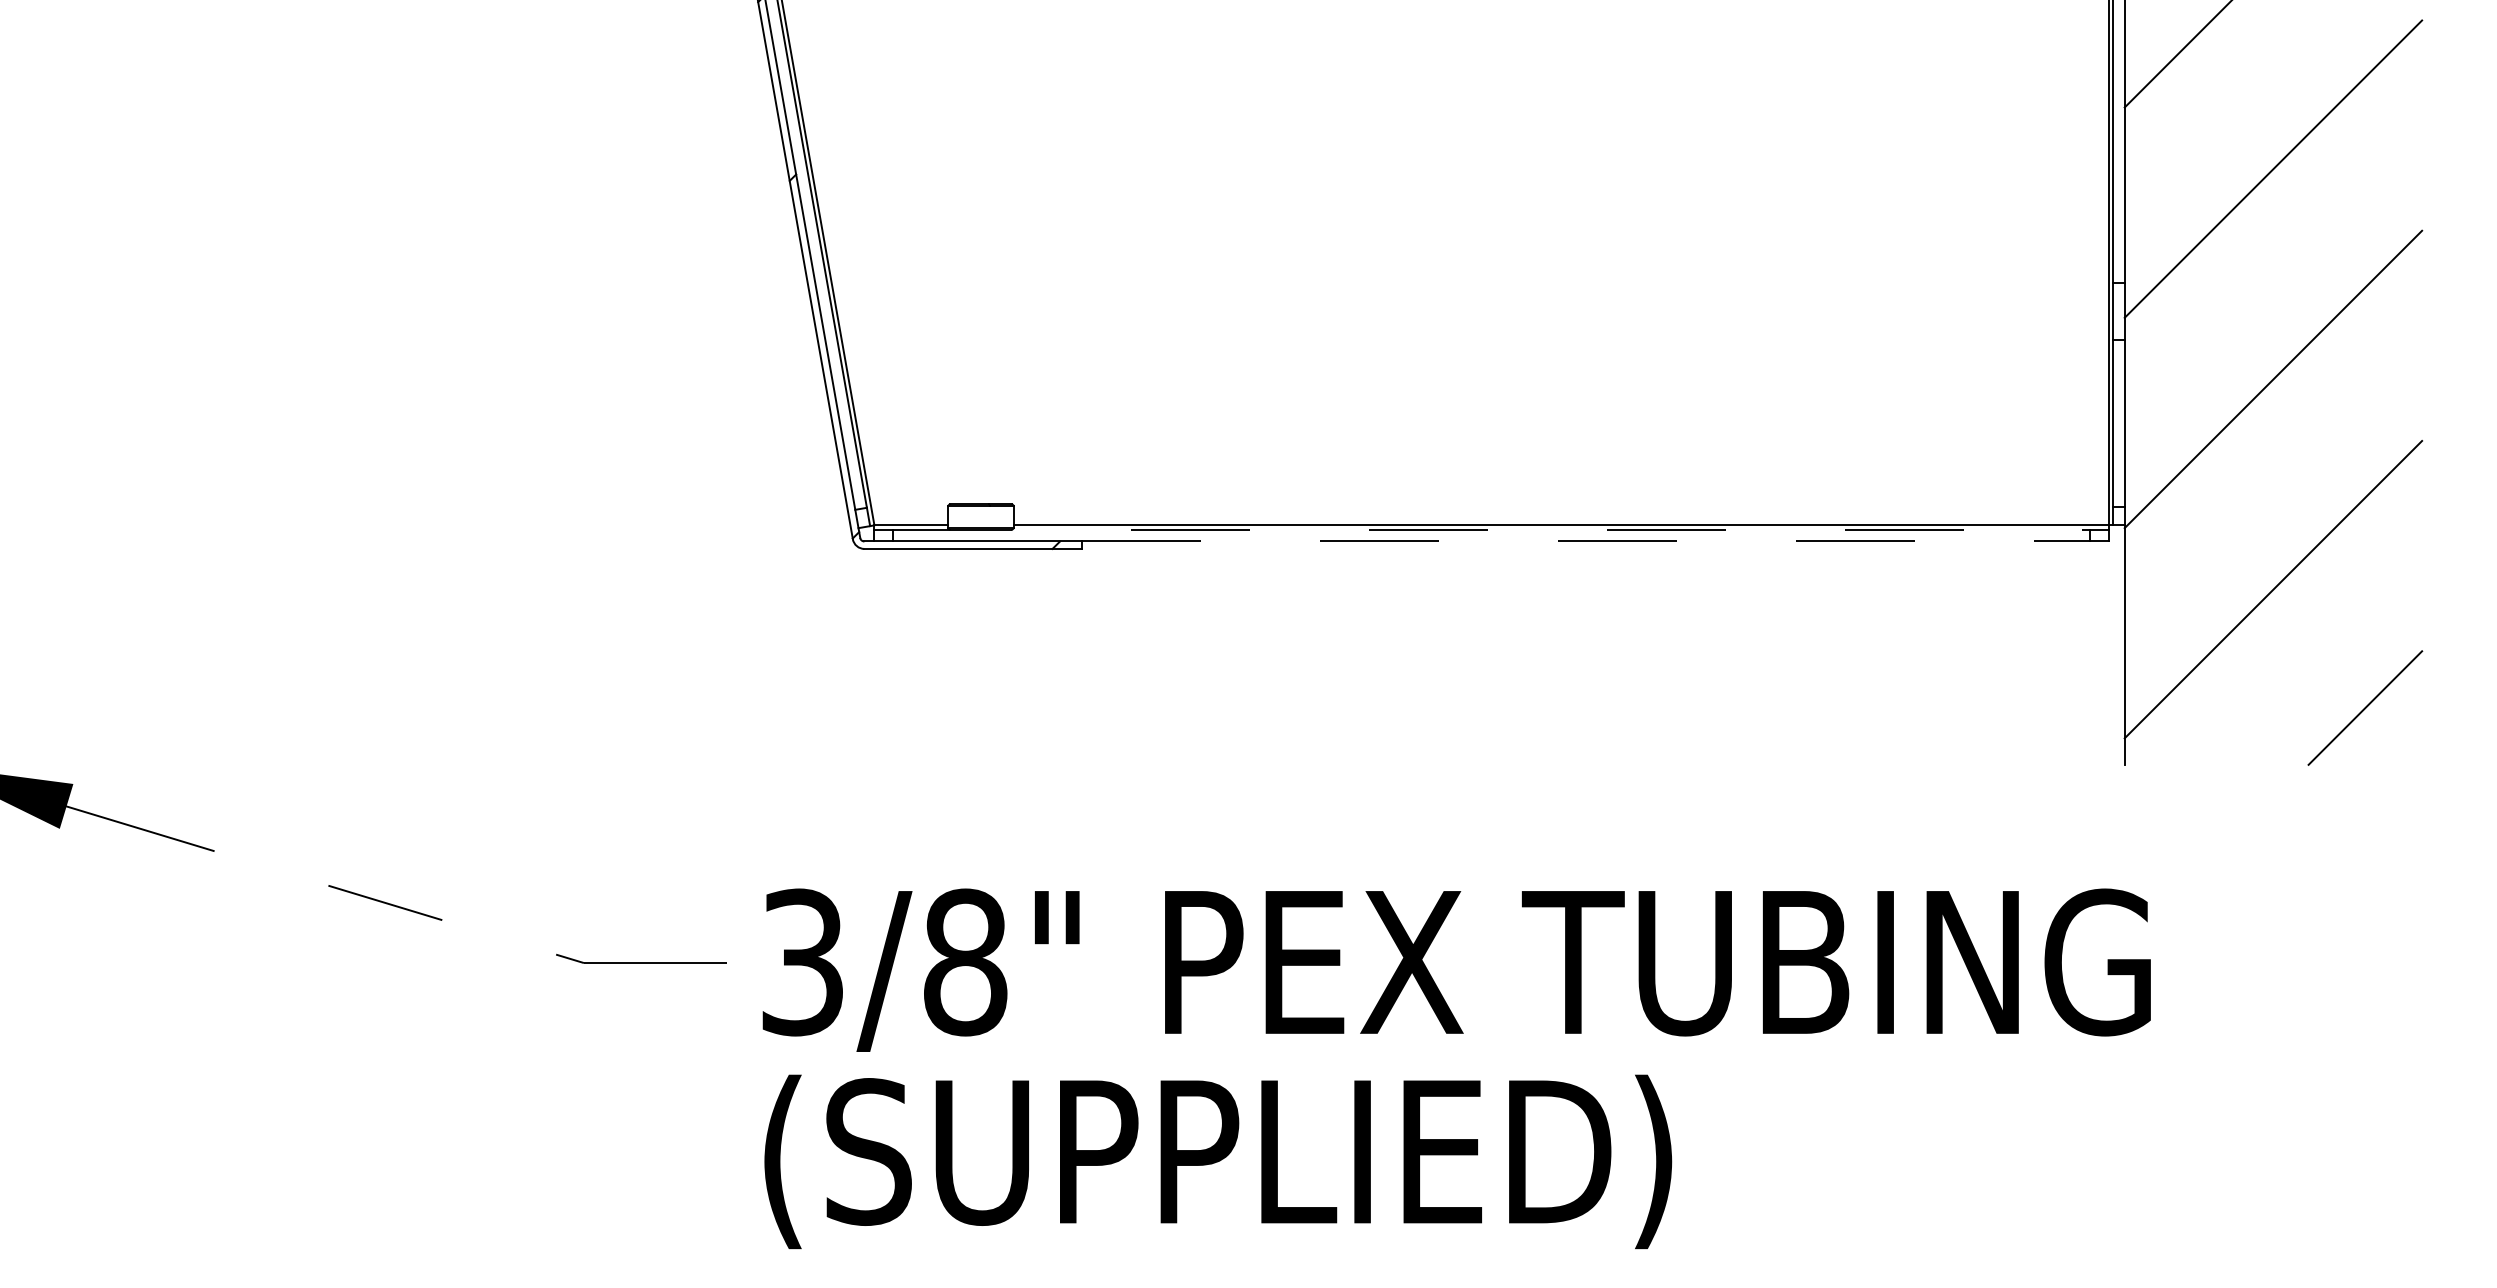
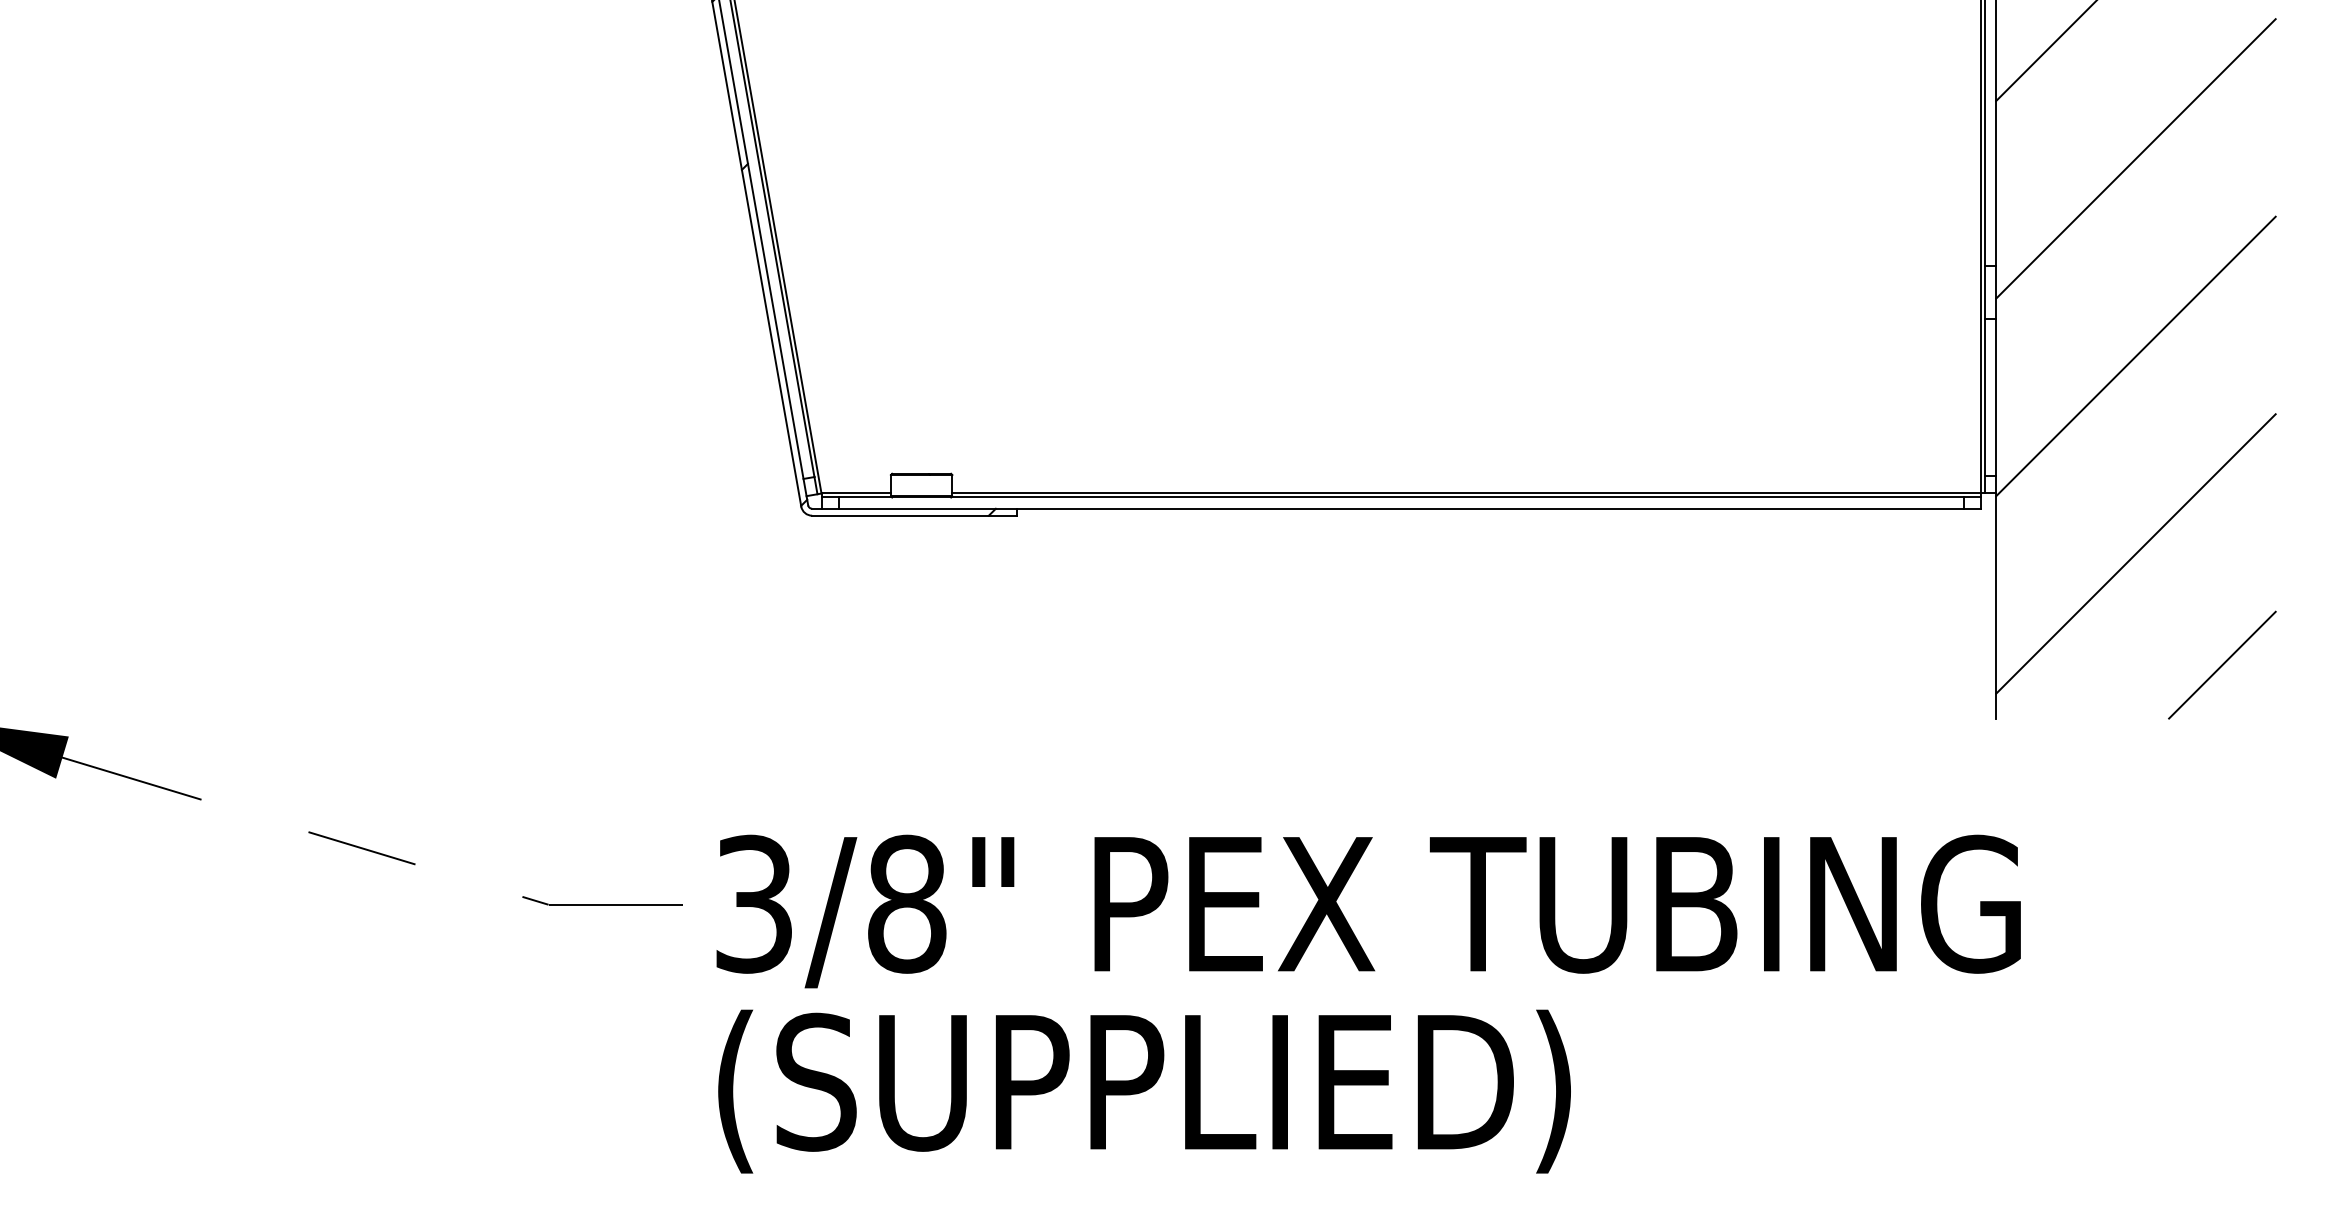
line: (1491, 529) -> (1401, 497), dashed -> solid
line: (1586, 541) -> (1490, 508), dashed -> solid

